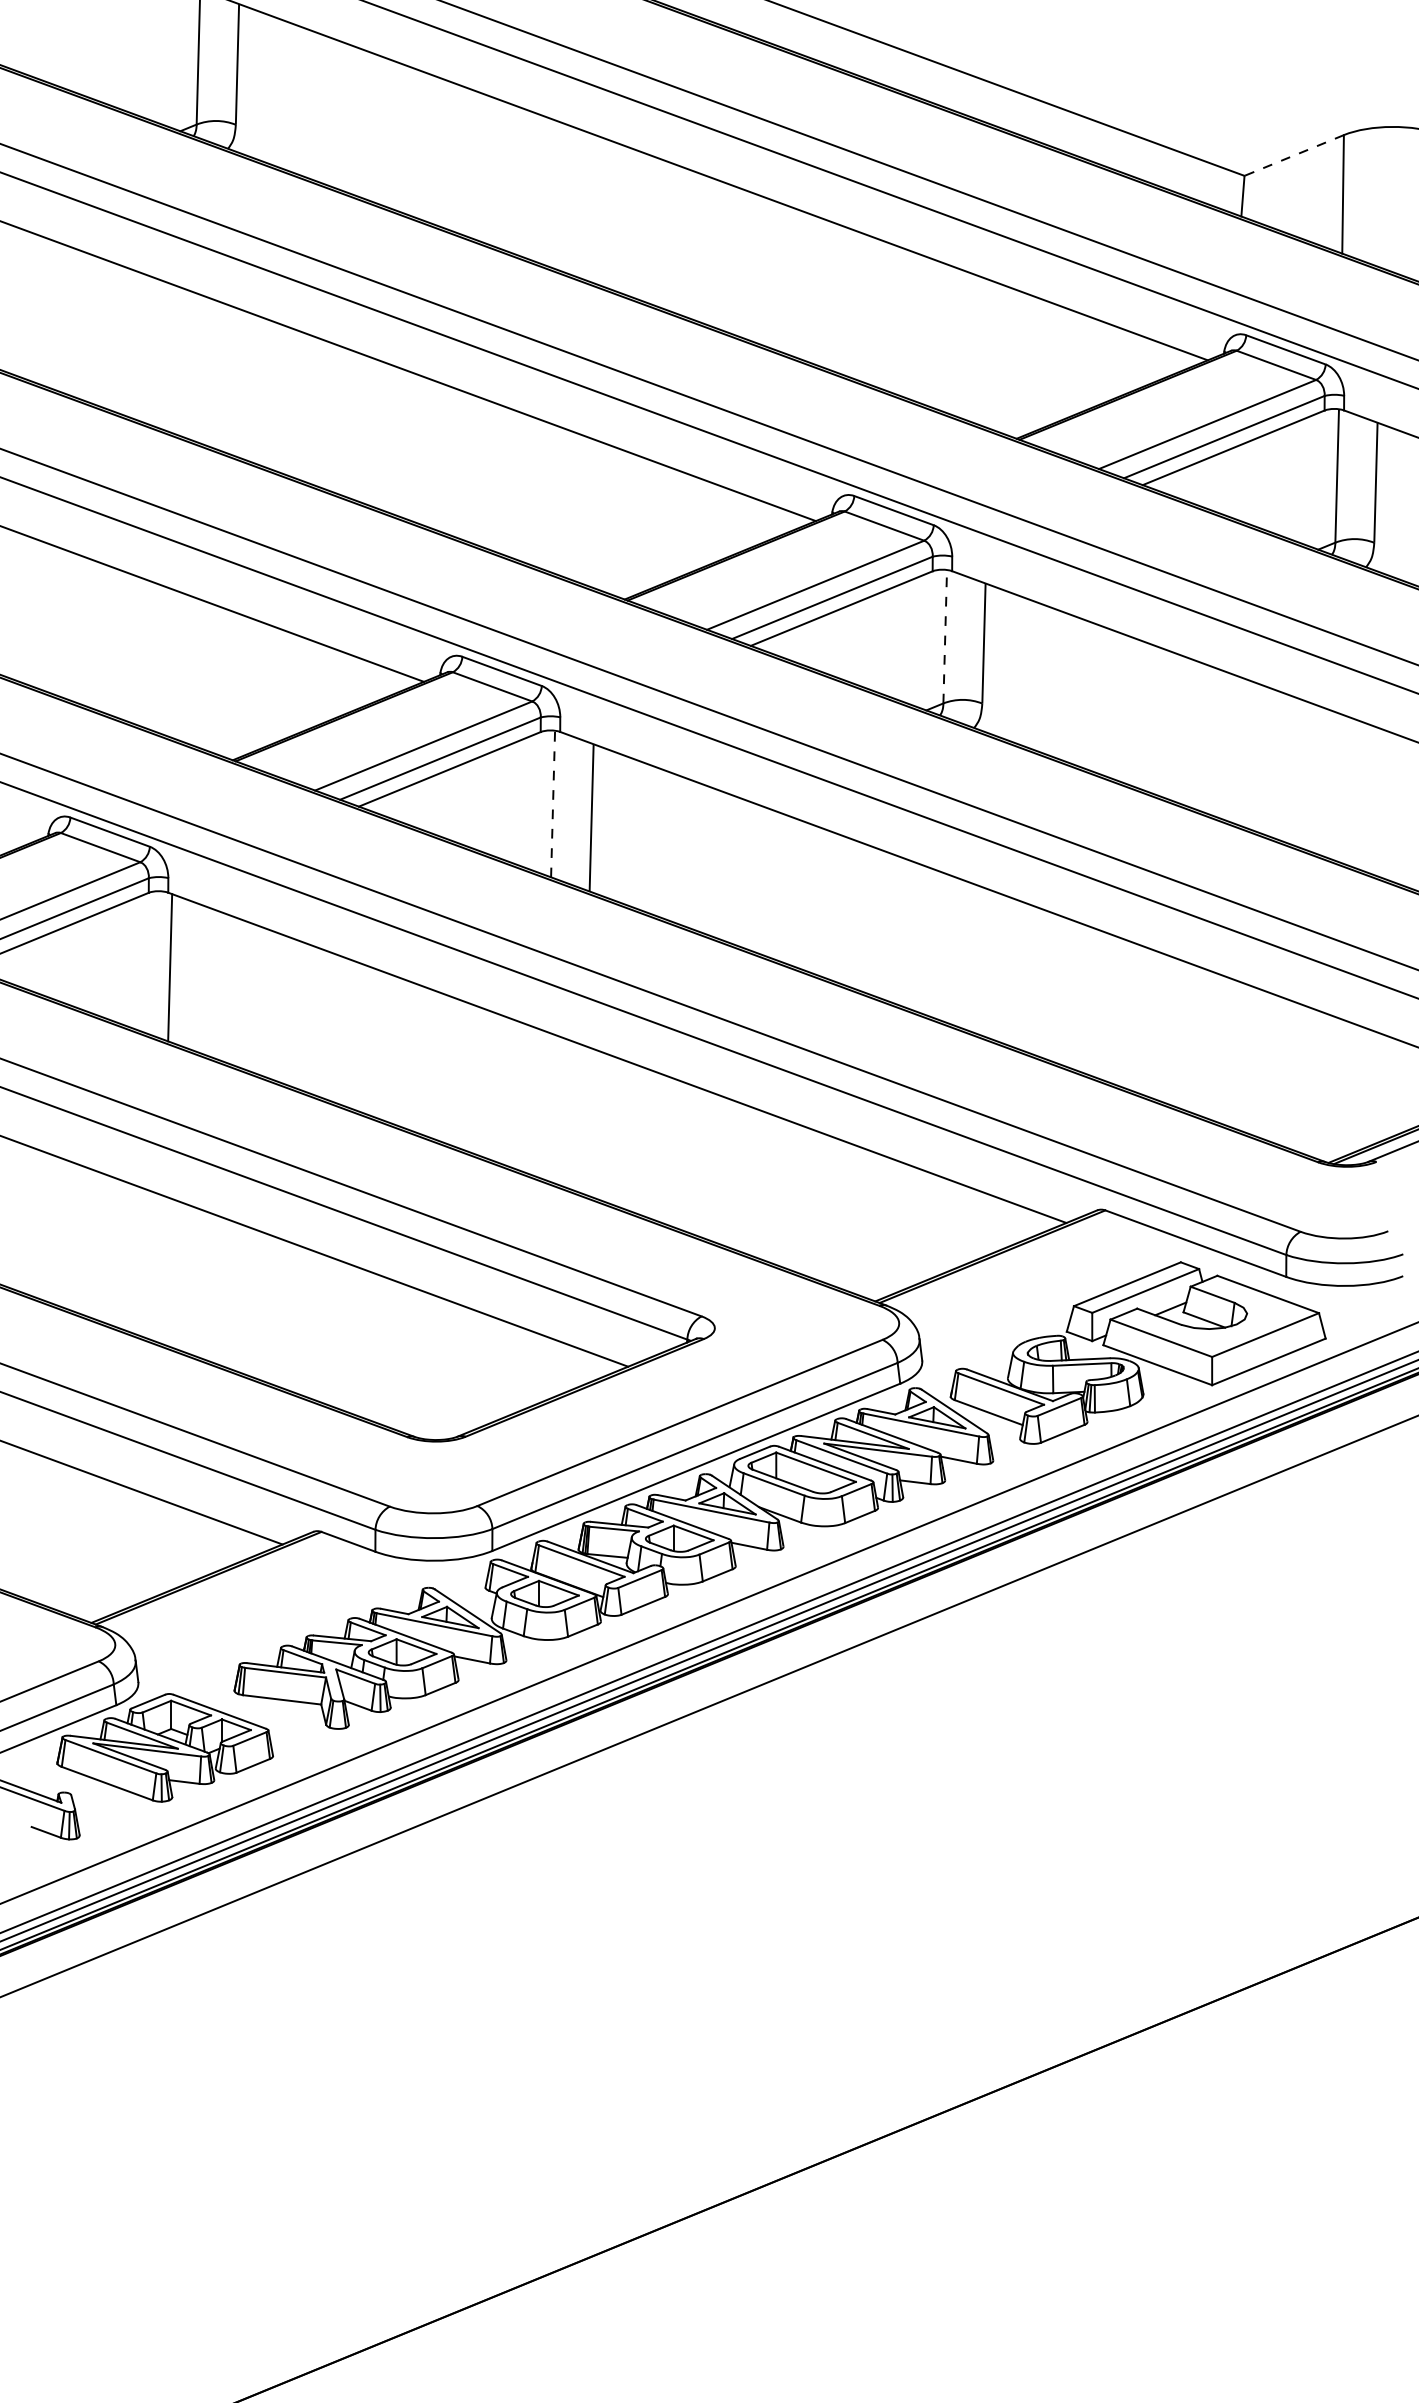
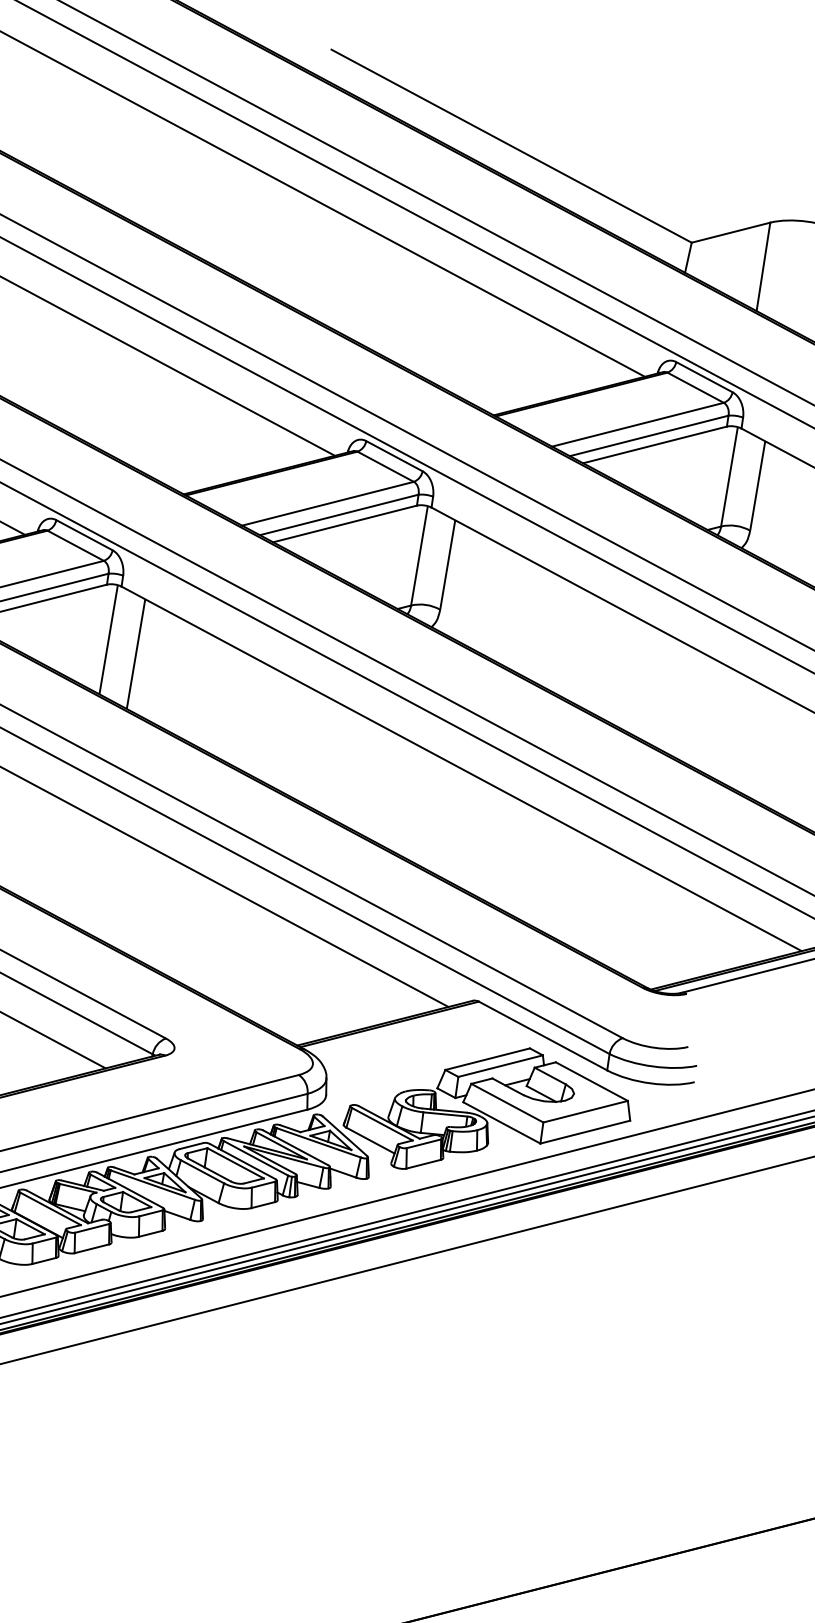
line: (1294, 155) -> (731, 232), dashed -> solid
line: (945, 636) -> (419, 555), dashed -> solid
line: (553, 804) -> (108, 640), dashed -> solid

